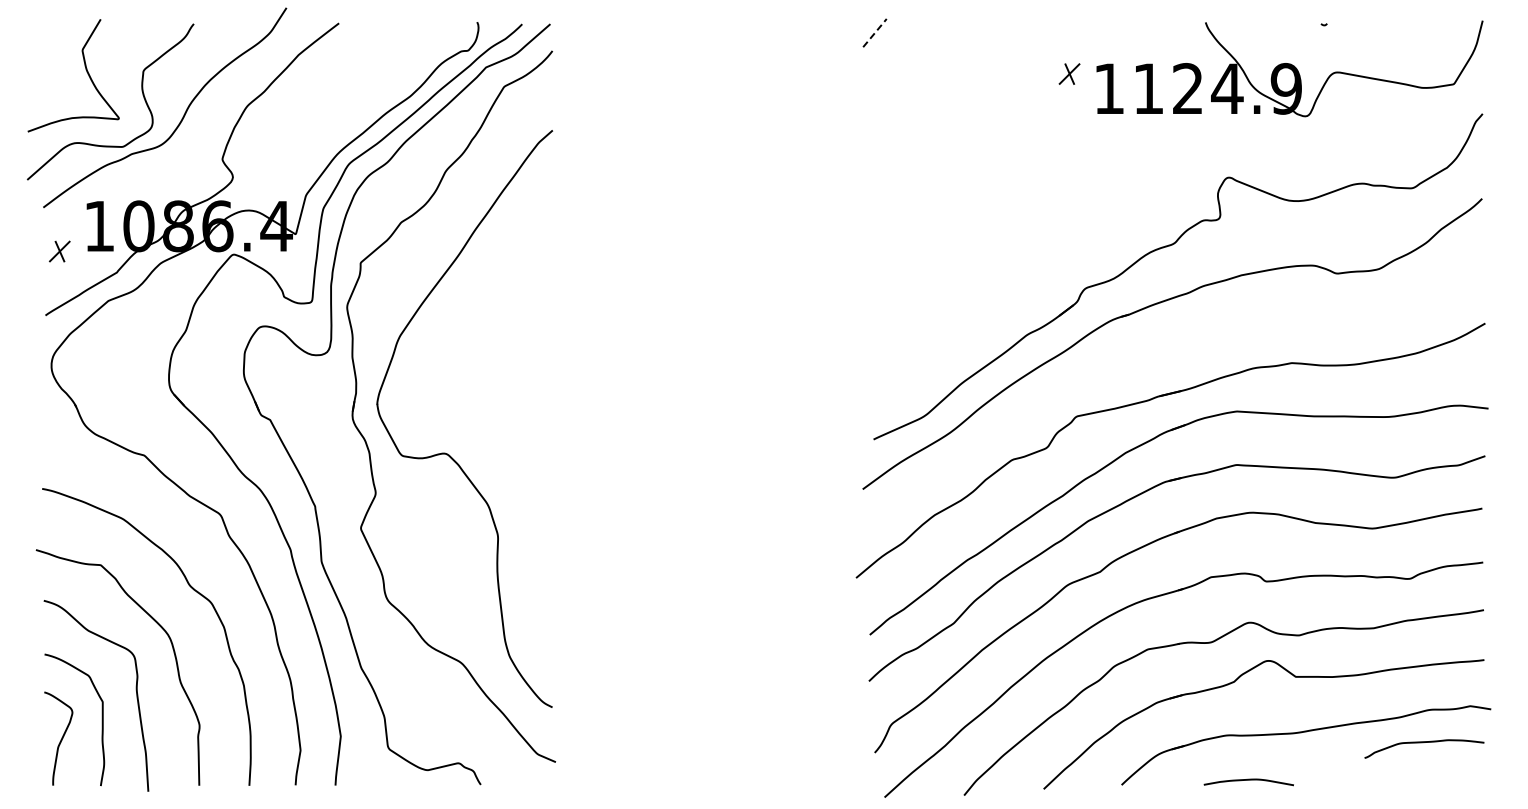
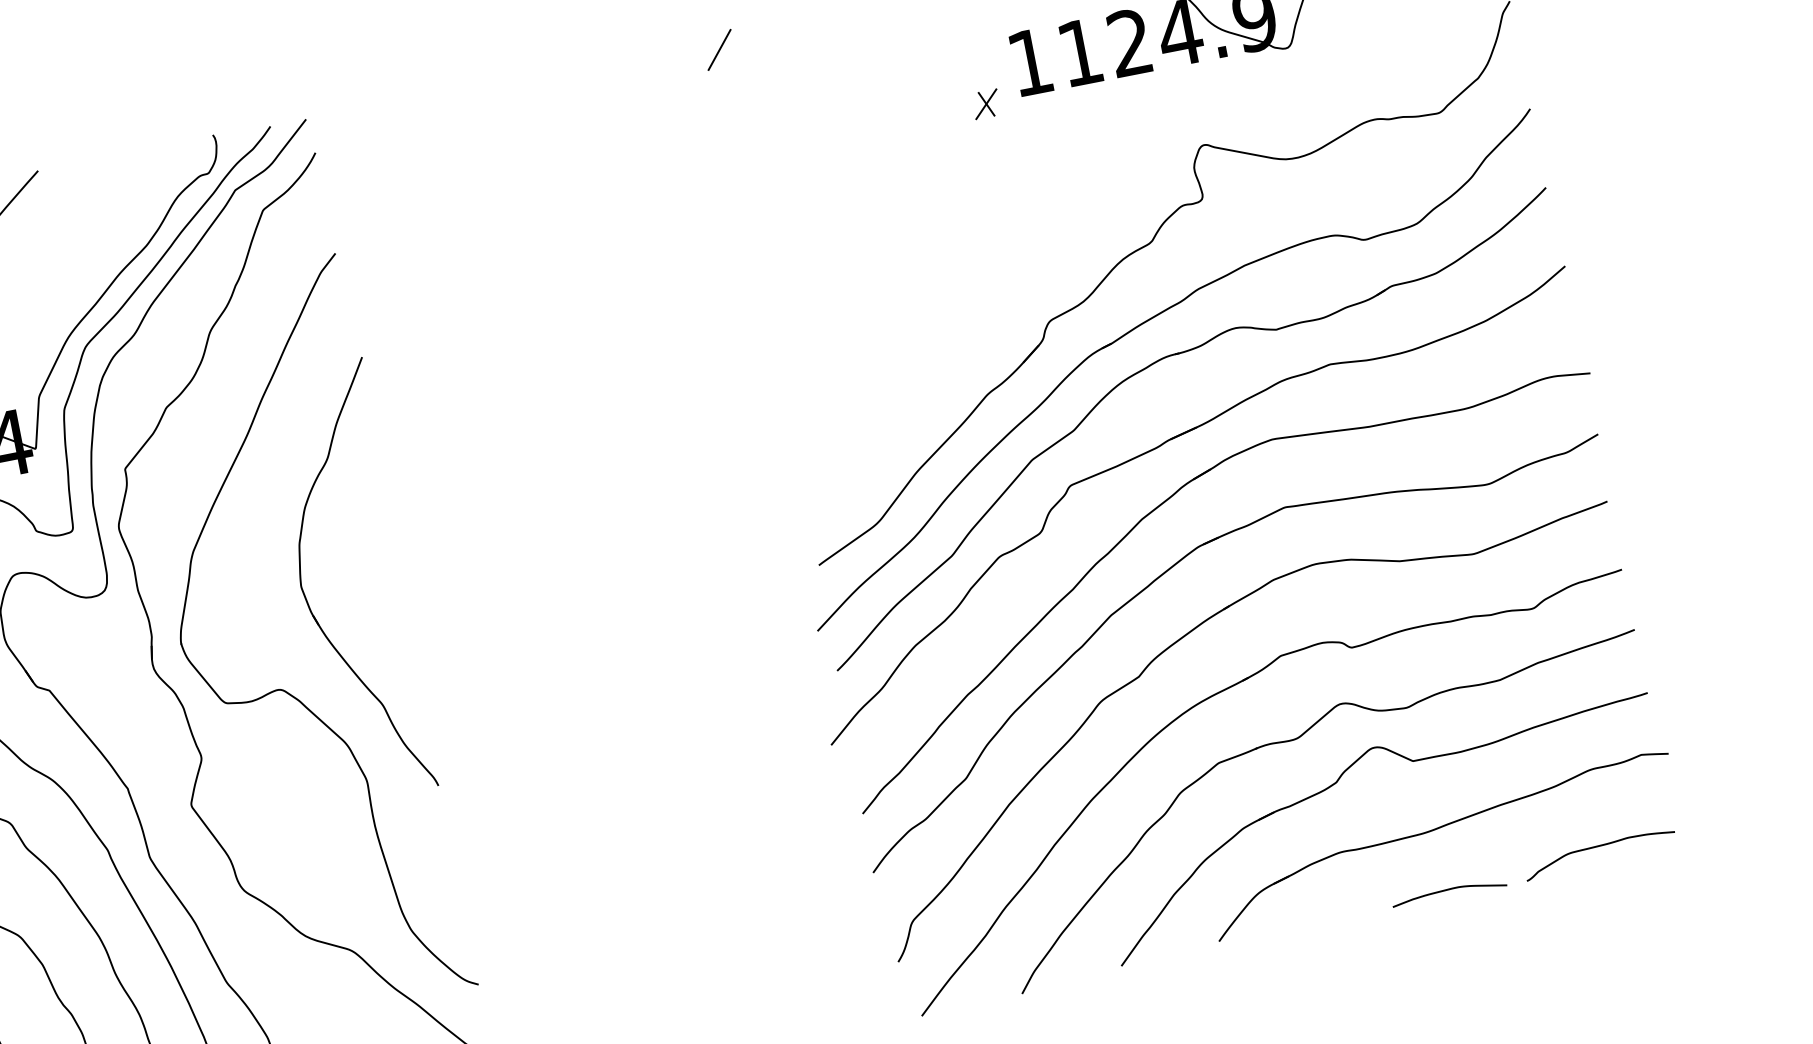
line: (875, 32) -> (720, 49), dashed -> solid
part: (1069, 73) -> (986, 103), moved
part: (1157, 337) -> (1153, 365), added
part: (479, 385) -> (306, 594), added
curve: (1423, 743) -> (1597, 848), moved
curve: (1248, 780) -> (1448, 890), moved

